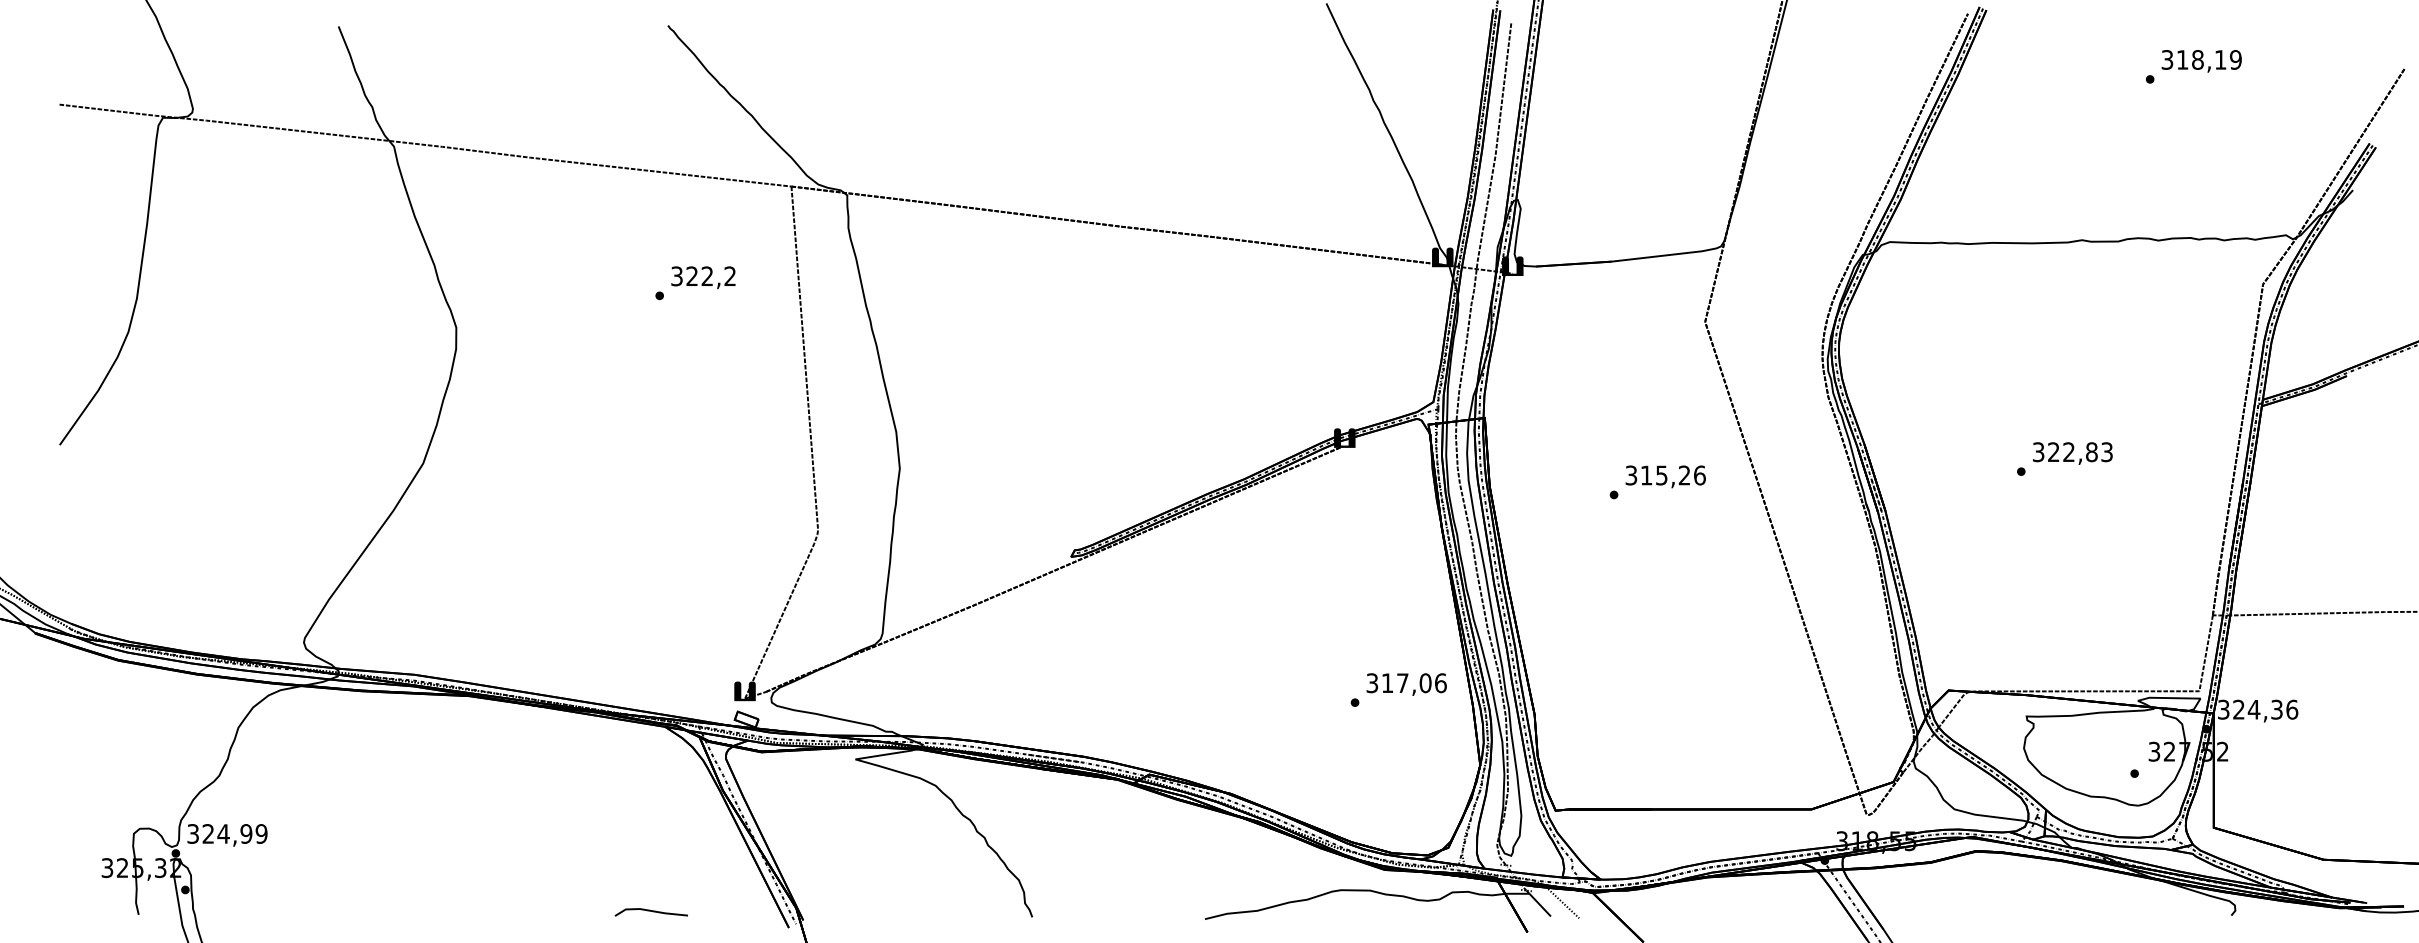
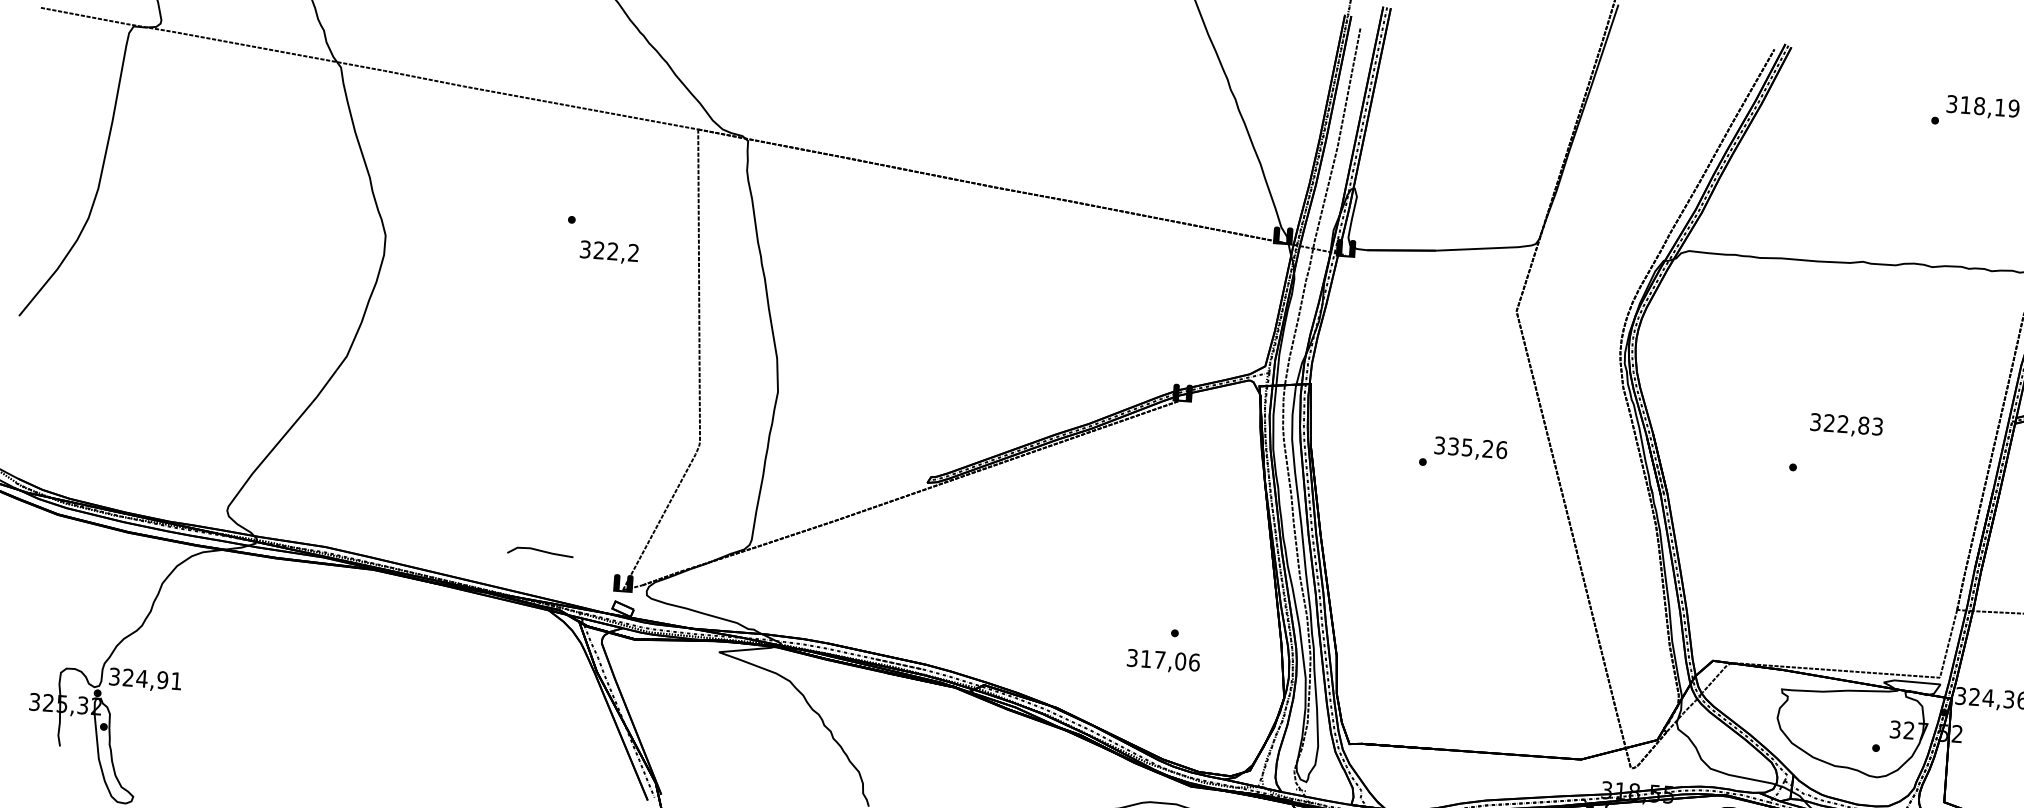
text: (703, 277) -> (609, 252), moved
text: (2072, 453) -> (1846, 425), moved
text: (1646, 475) -> (1453, 446), 315,26 -> 335,26
text: (1406, 684) -> (1163, 661), moved
text: (261, 833) -> (176, 680), 324,99 -> 324,91
line: (650, 911) -> (539, 551), moved

